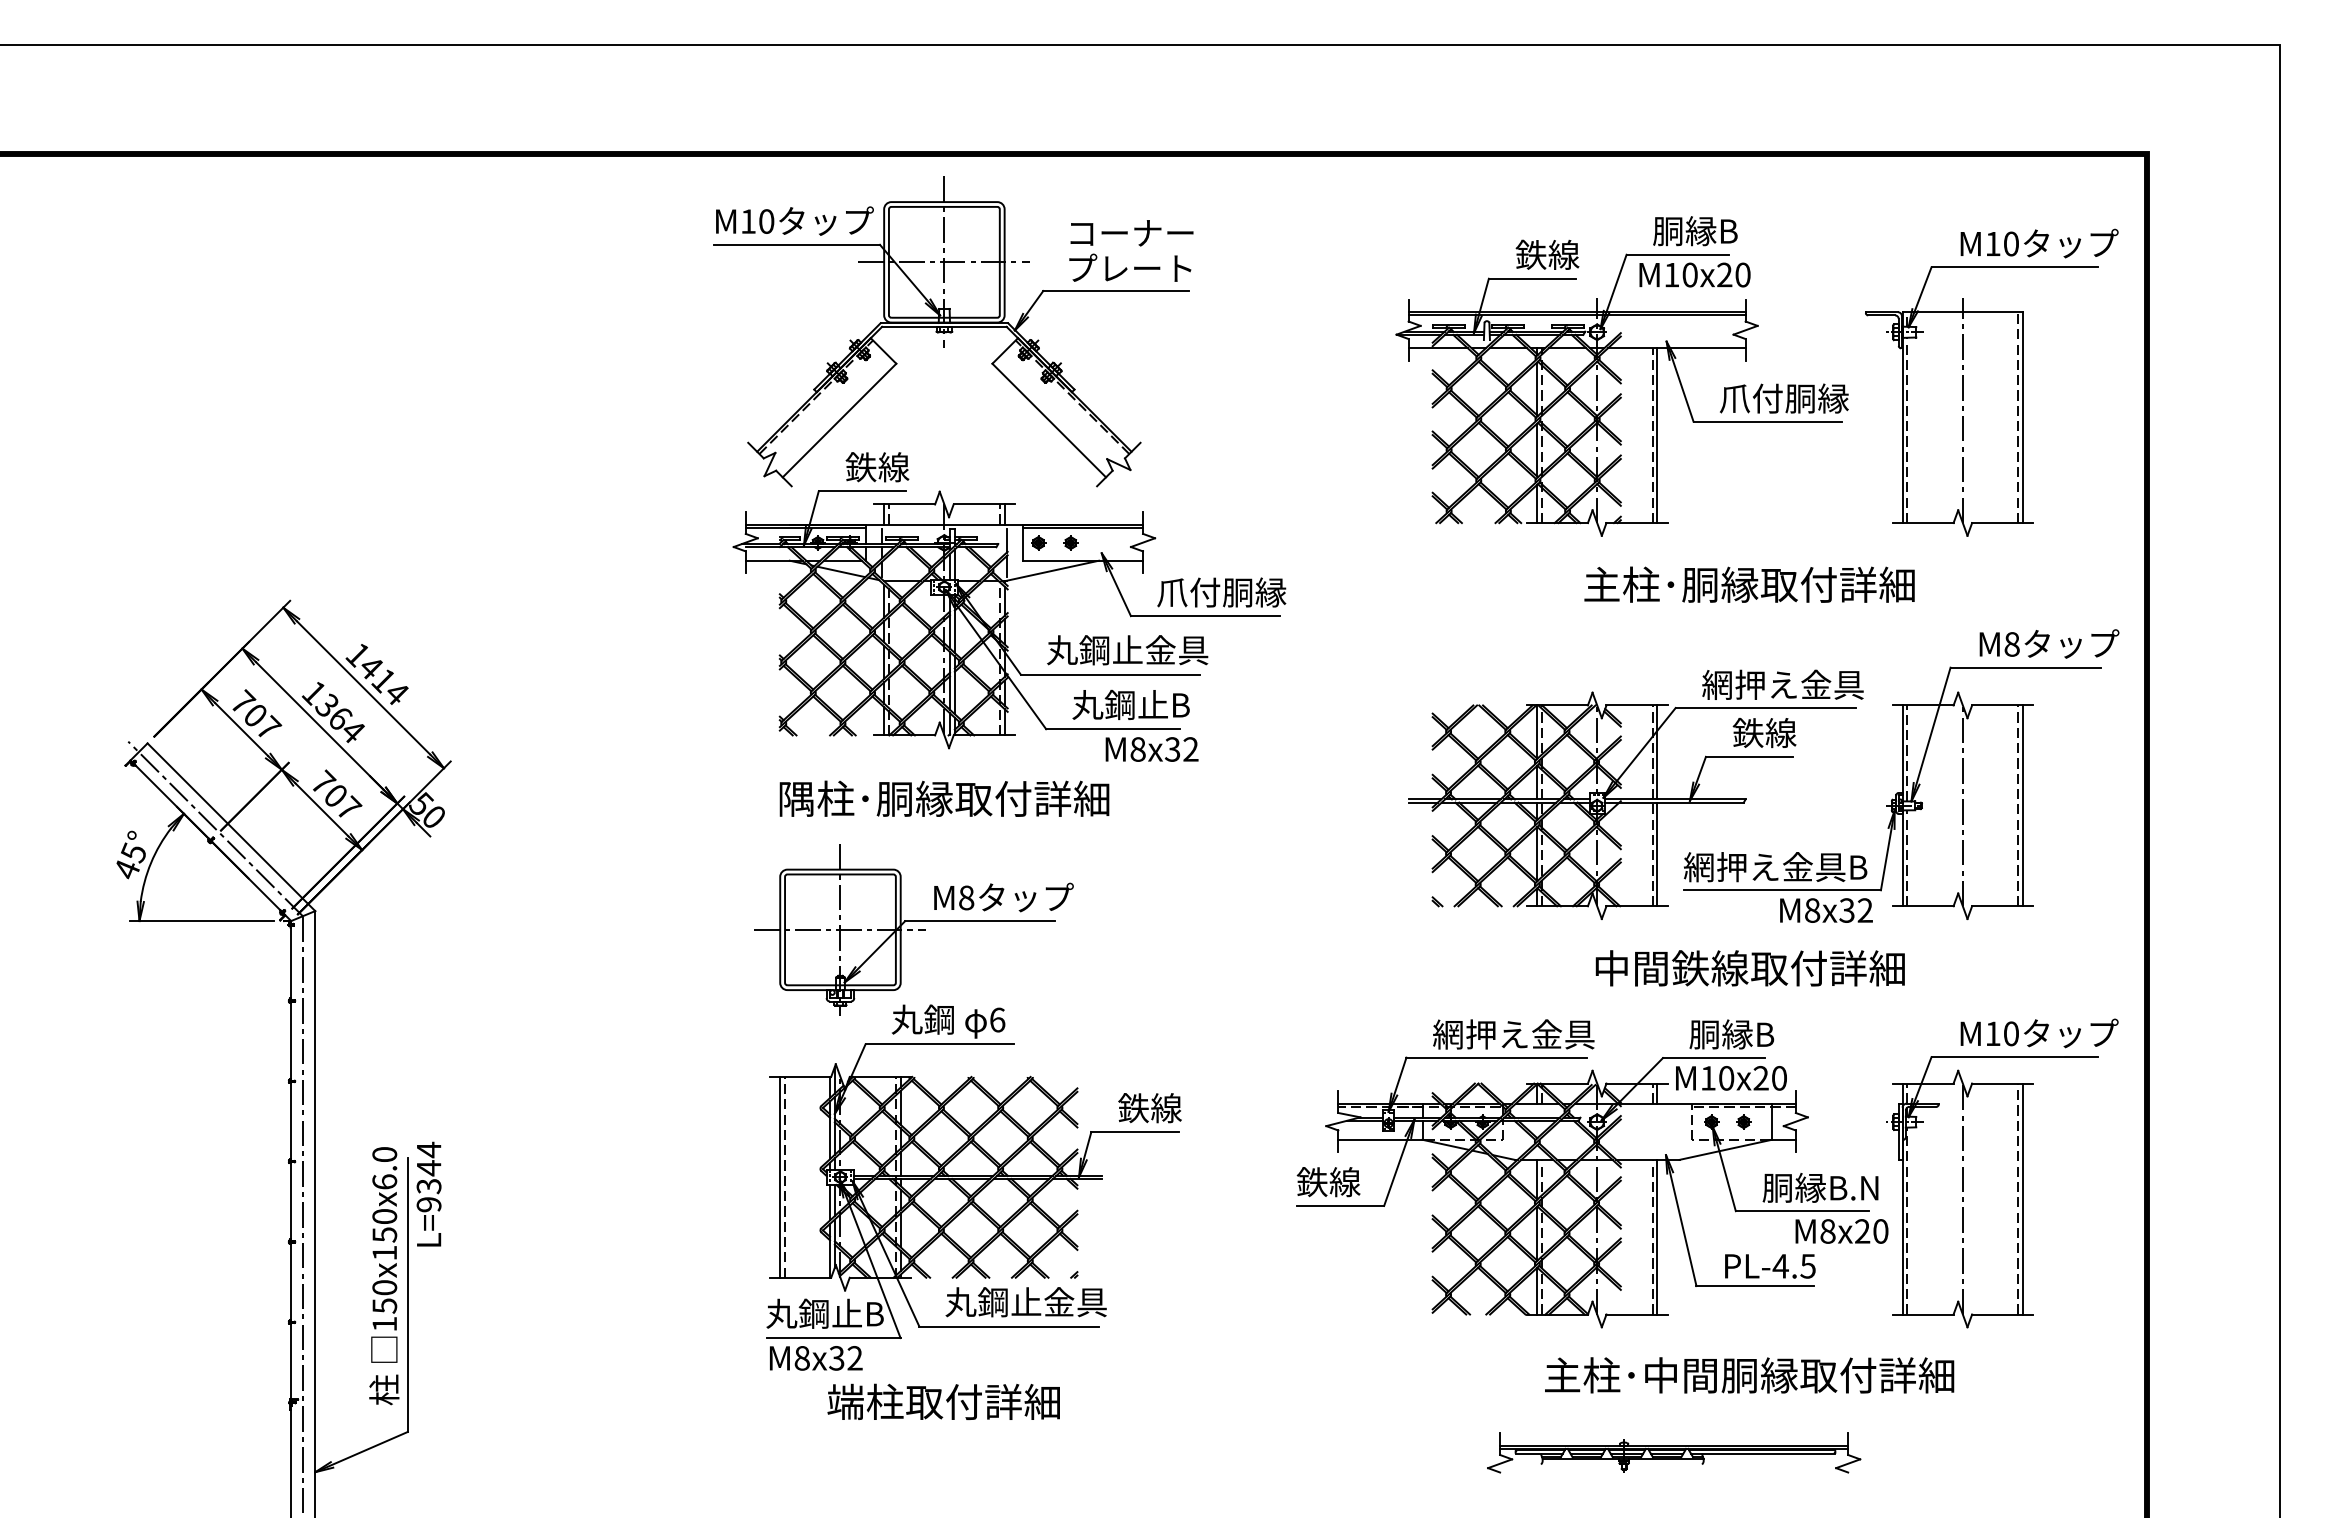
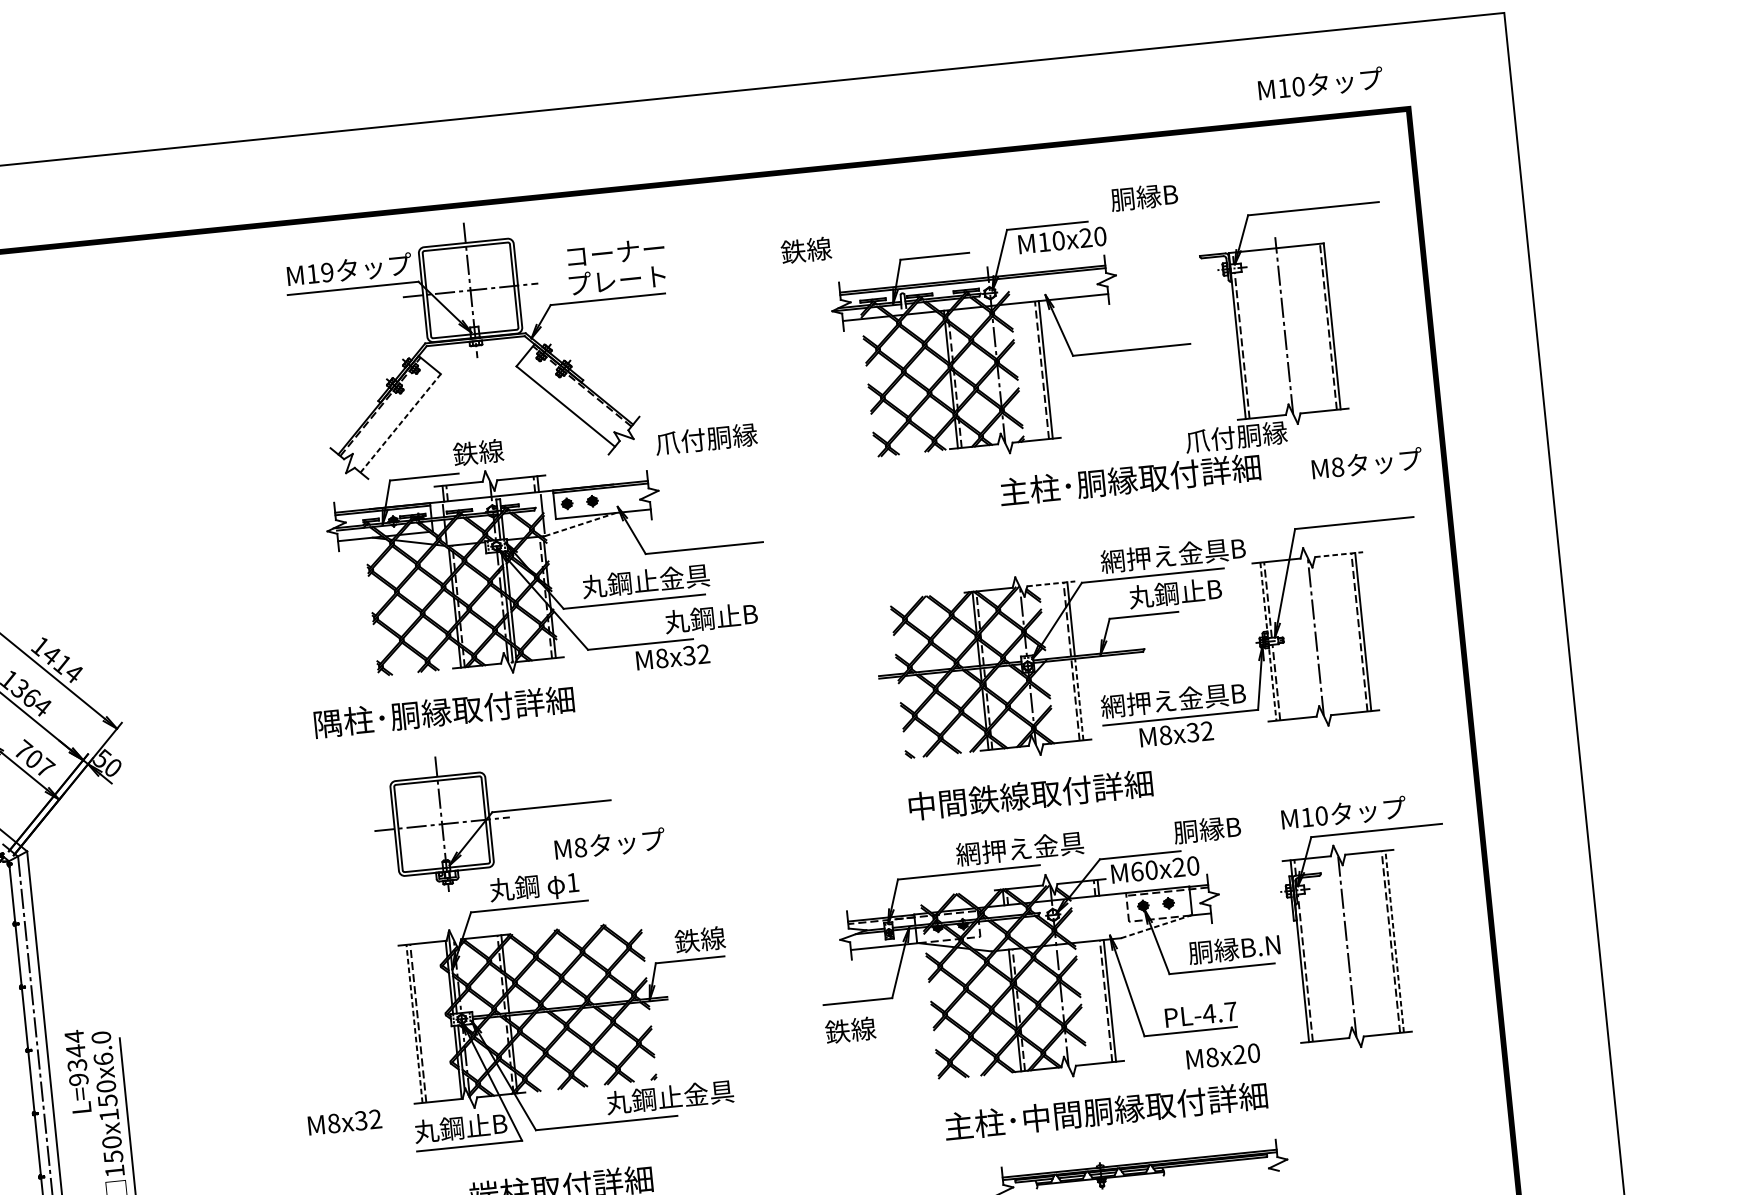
text: (766, 221) -> (327, 272), M10 -> M19
text: (1695, 231) -> (1144, 197), moved
text: (2039, 243) -> (1320, 84), moved
text: (1547, 254) -> (806, 250), moved
text: (1784, 398) -> (1236, 437), moved
line: (839, 420) -> (400, 423), solid -> dashed
text: (877, 467) -> (478, 452), moved
line: (1053, 570) -> (581, 524), solid -> dashed
text: (1221, 592) -> (706, 439), moved
text: (2049, 643) -> (1367, 463), moved
text: (1876, 685) -> (1238, 549), 網押え金具 -> 網押え金具B
text: (1130, 704) -> (710, 617), moved
line: (1636, 705) -> (1050, 583), solid -> dashed
line: (2002, 705) -> (1339, 554), solid -> dashed
text: (1791, 732) -> (1175, 592), 鉄線 -> 丸鋼止B
text: (944, 798) -> (444, 711), moved
line: (1902, 806) -> (1268, 642), solid -> dashed
line: (1657, 854) -> (1079, 699), solid -> dashed
text: (1003, 897) -> (609, 844), moved
text: (1826, 910) -> (1176, 734), moved
text: (1749, 968) -> (1030, 795), moved
text: (997, 1019) -> (572, 882), 6 -> 1
text: (2039, 1033) -> (1343, 813), moved
text: (1513, 1034) -> (1019, 848), moved
text: (1731, 1034) -> (1207, 829), moved
text: (1708, 1078) -> (1137, 871), M10x20 -> M60x20
line: (1726, 1149) -> (1157, 926), solid -> dashed
line: (780, 1176) -> (414, 1023), solid -> dashed
text: (1328, 1182) -> (850, 1030), moved
text: (428, 1193) -> (77, 1070), moved
line: (2023, 1198) -> (1394, 941), solid -> dashed
text: (1841, 1231) -> (1222, 1056), moved
text: (1807, 1266) -> (1230, 1011), PL-4.5 -> PL-4.7
text: (1025, 1302) -> (669, 1097), moved
text: (816, 1358) -> (345, 1122), moved
text: (1749, 1375) -> (1106, 1111), moved

